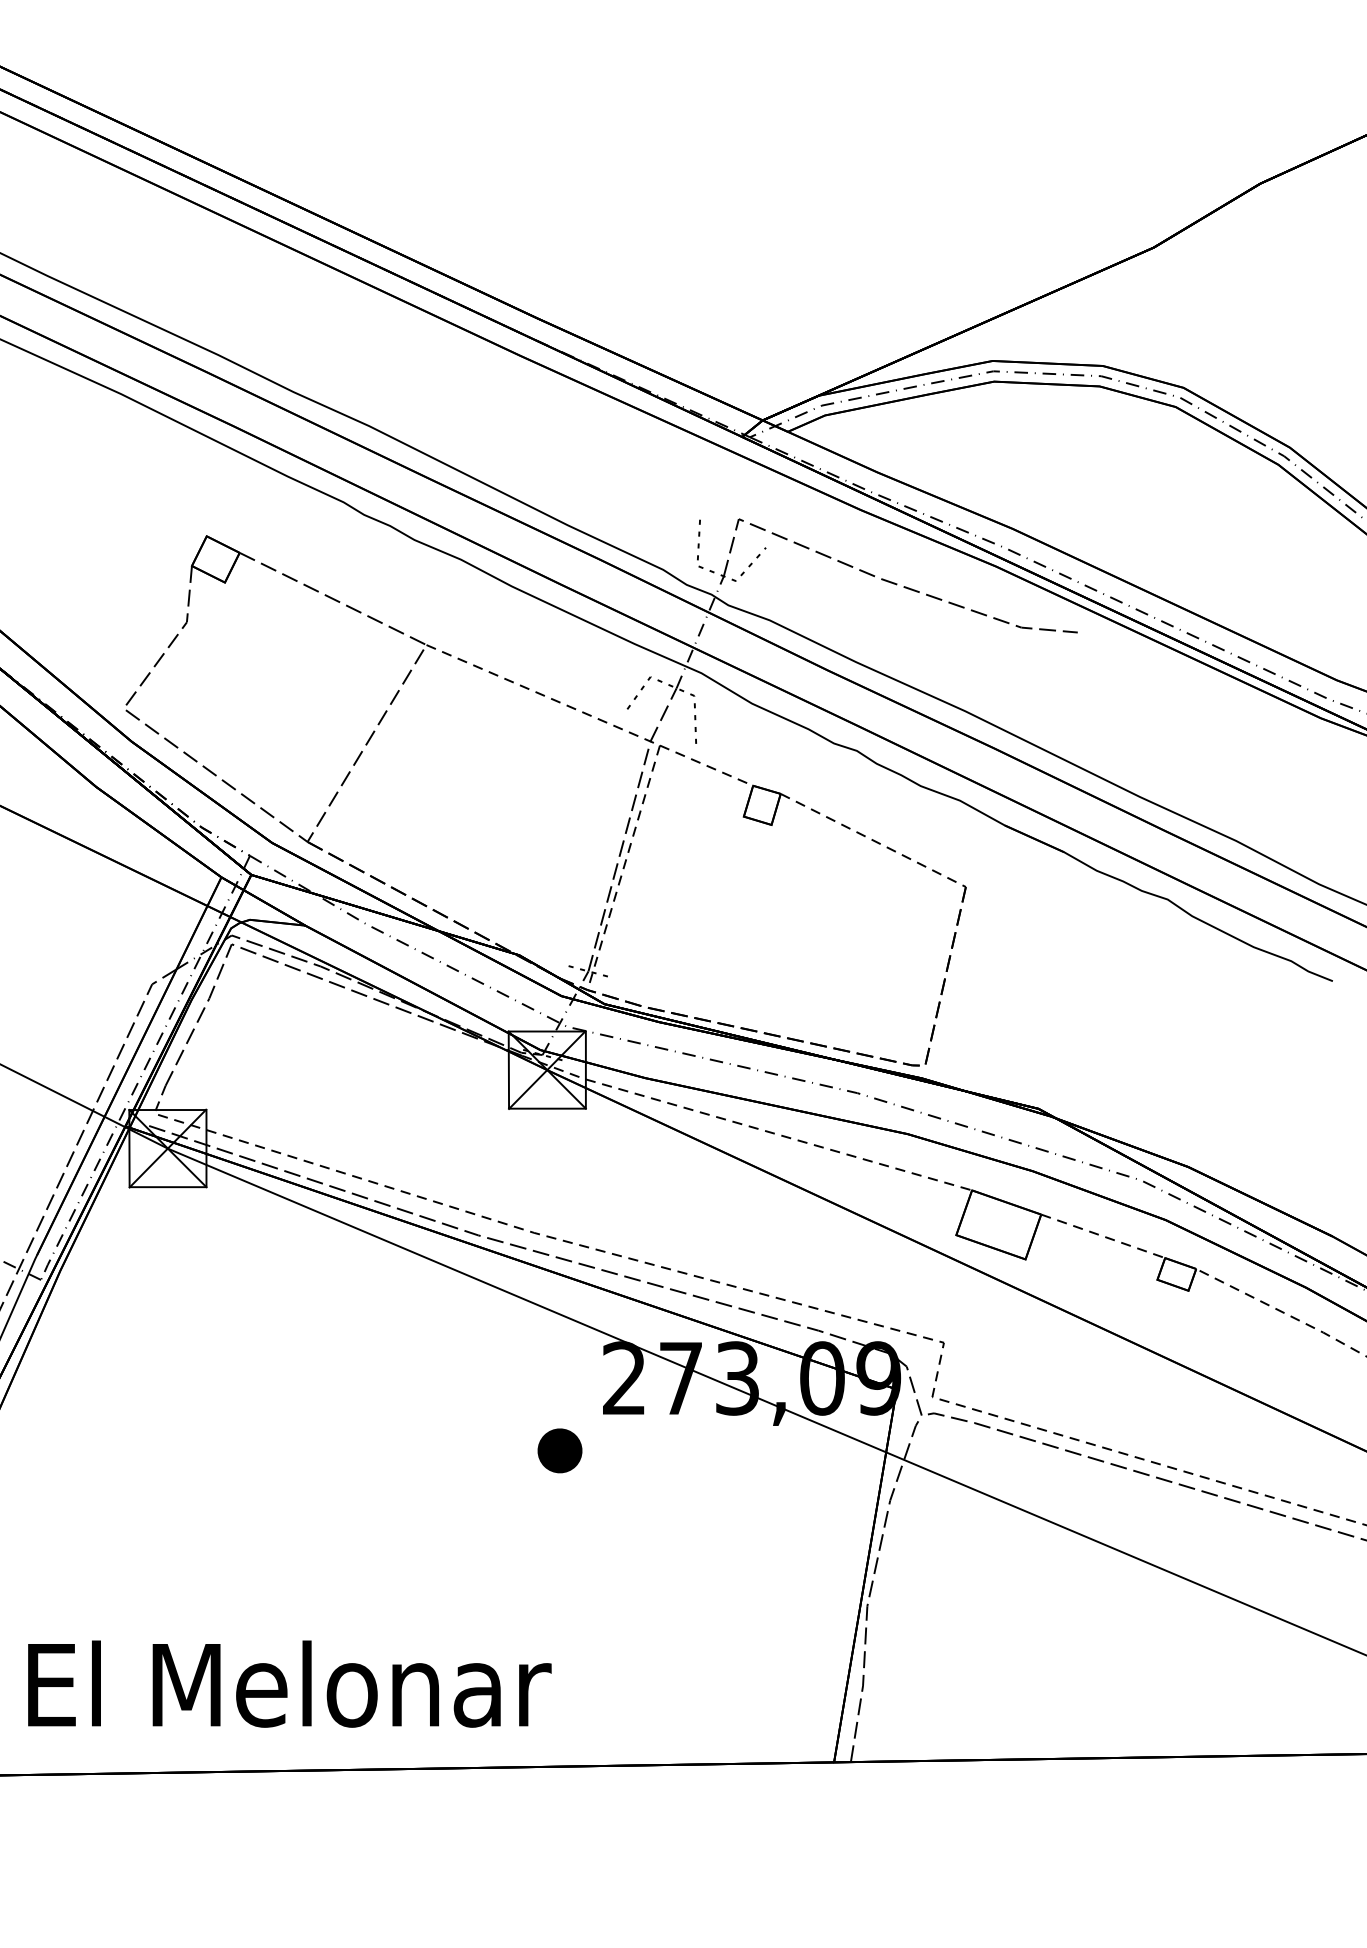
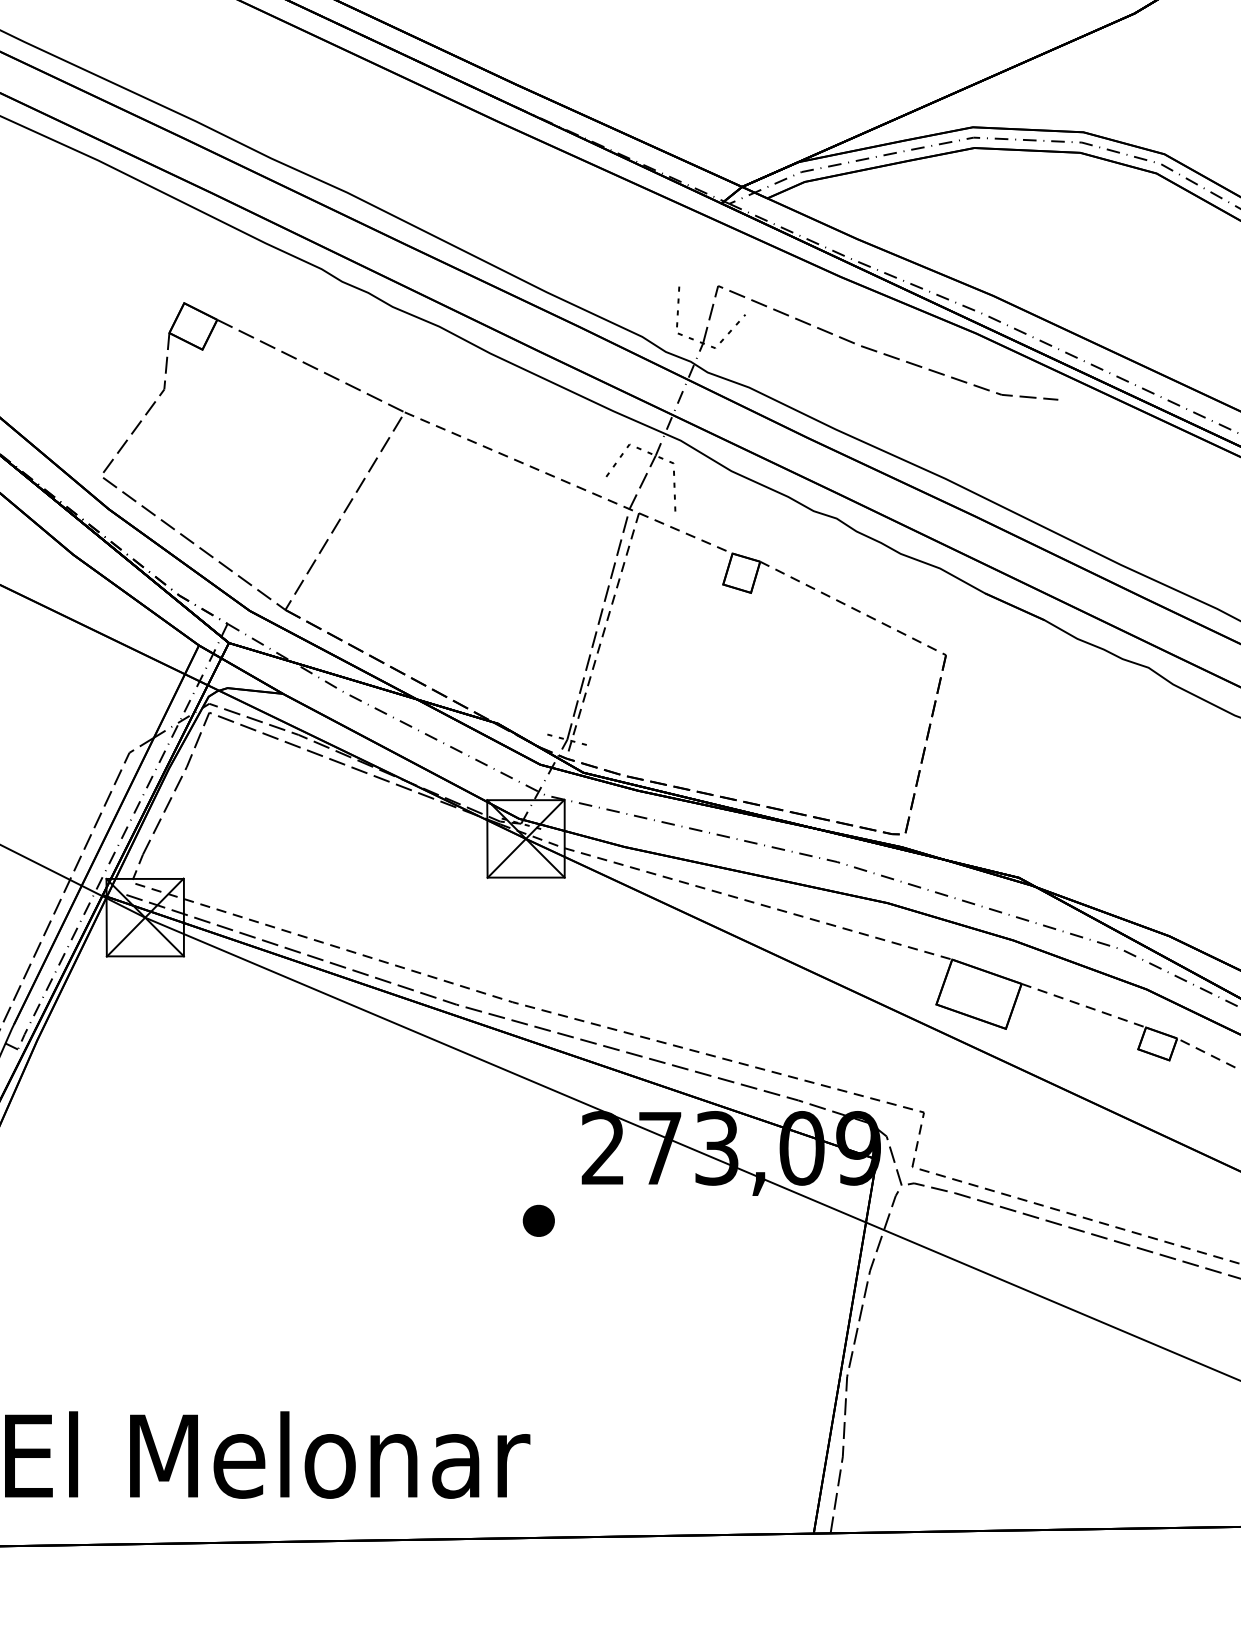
part: (560, 1450) -> (539, 1220), size x0.71

